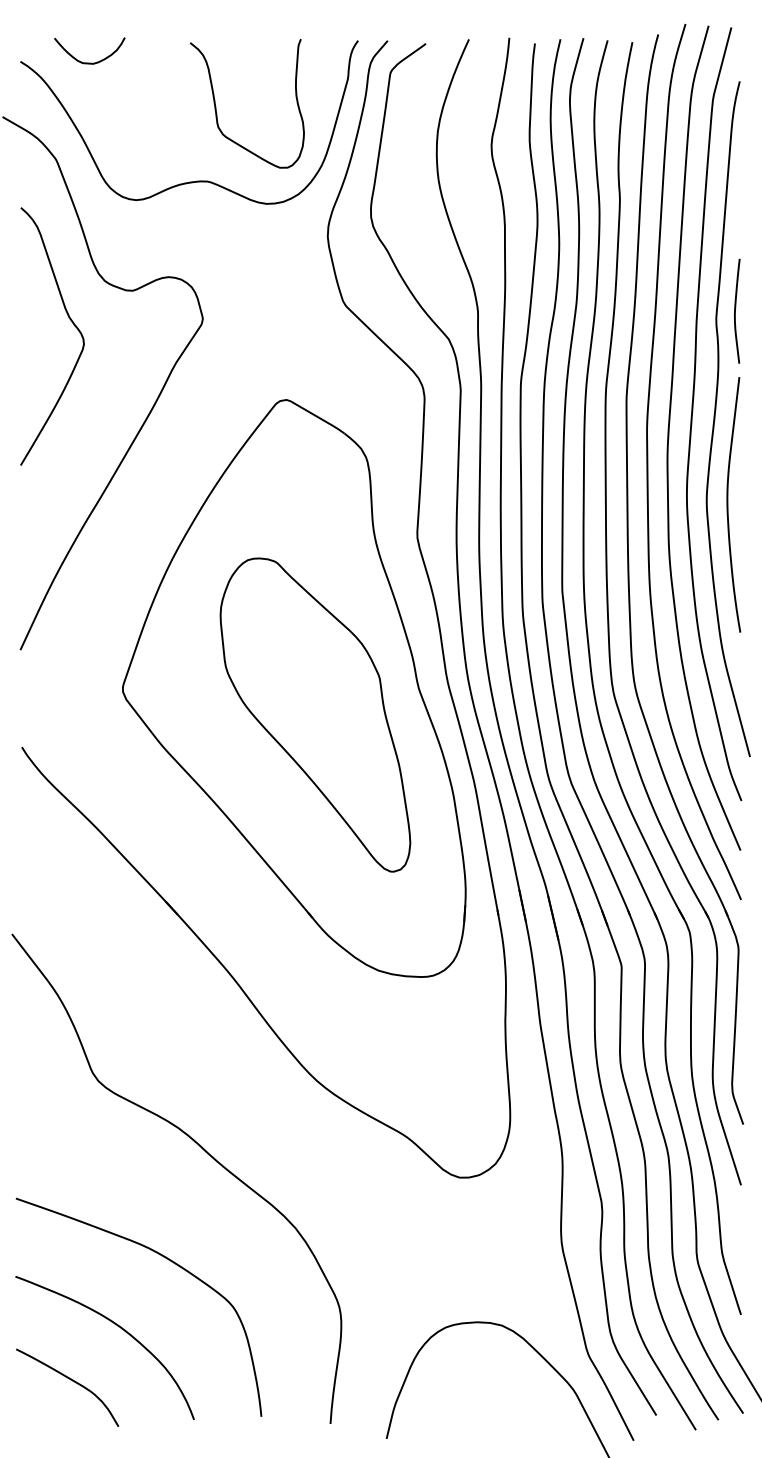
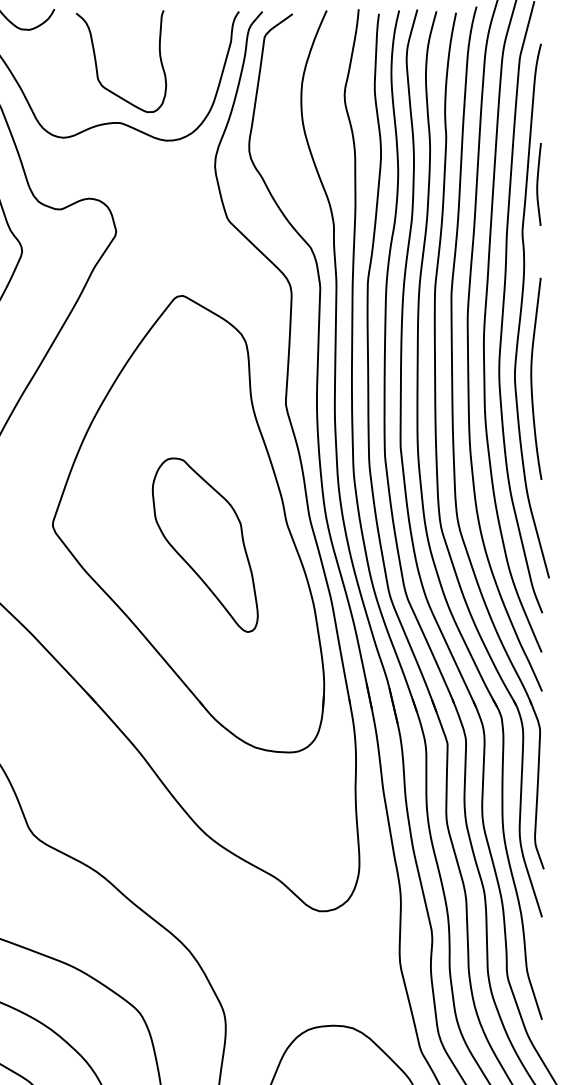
curve: (216, 106) -> (96, 63), moved
curve: (735, 310) -> (537, 183), moved
part: (315, 714) -> (205, 544), size x0.7

